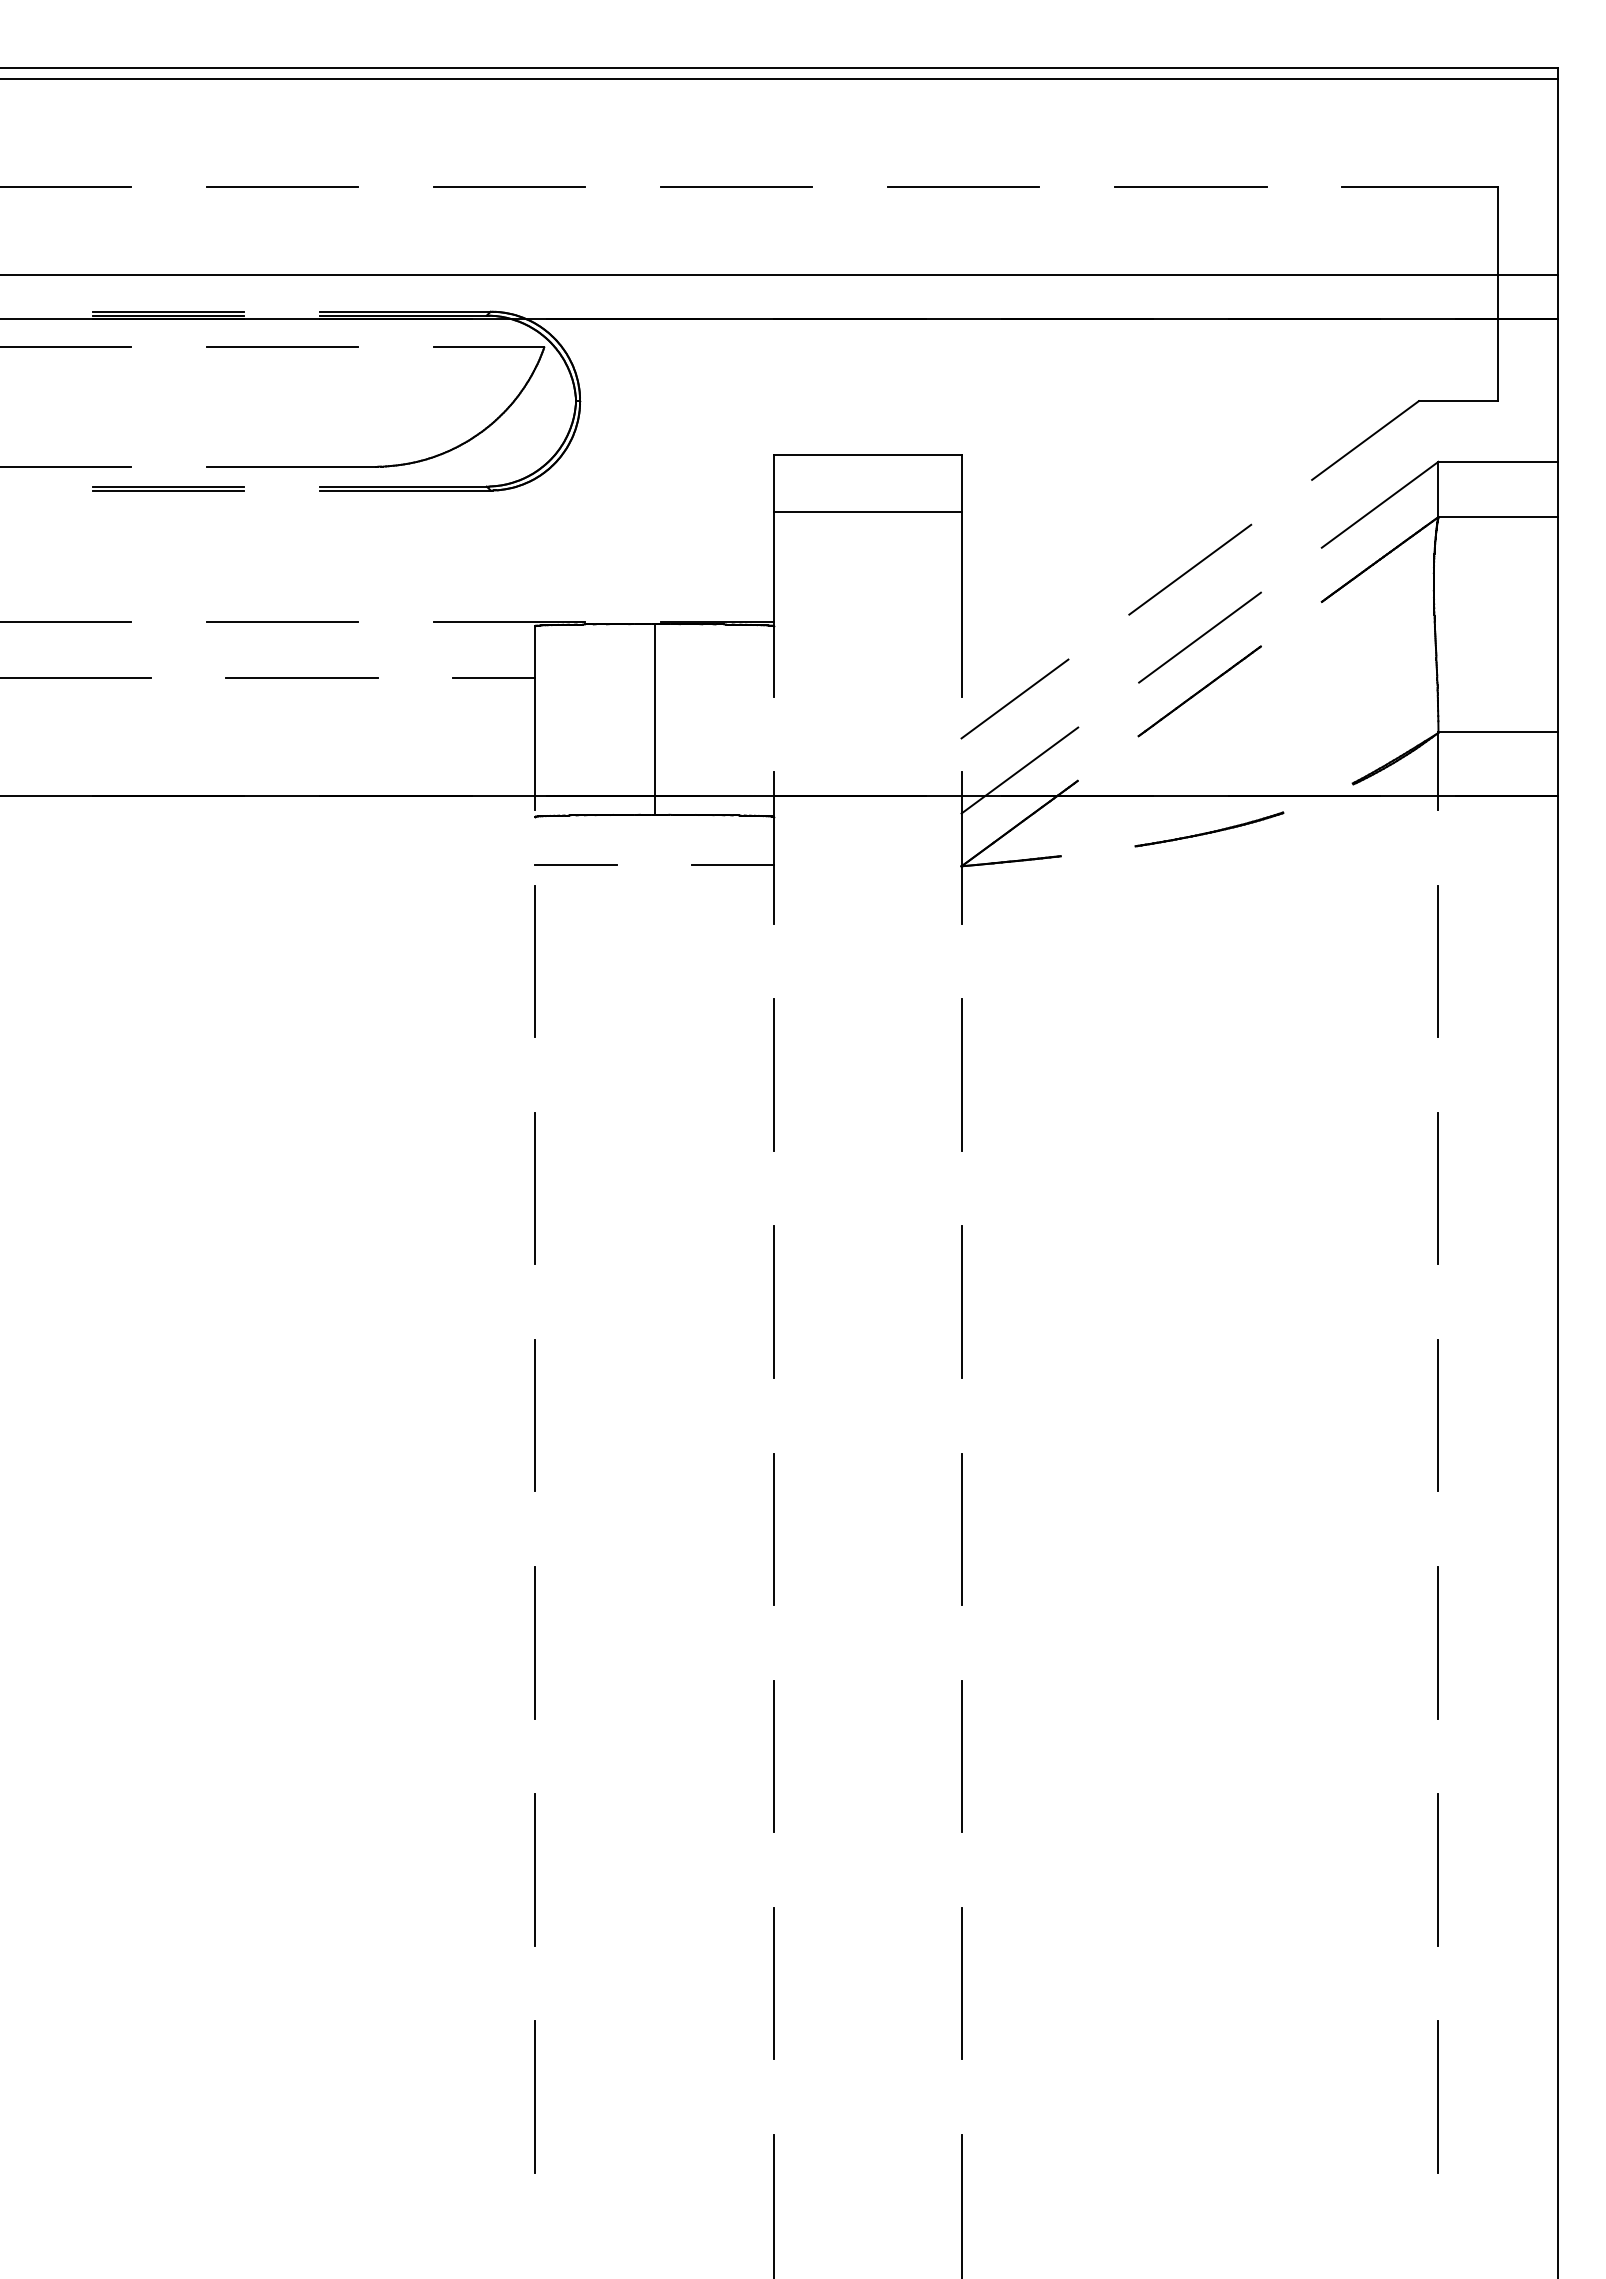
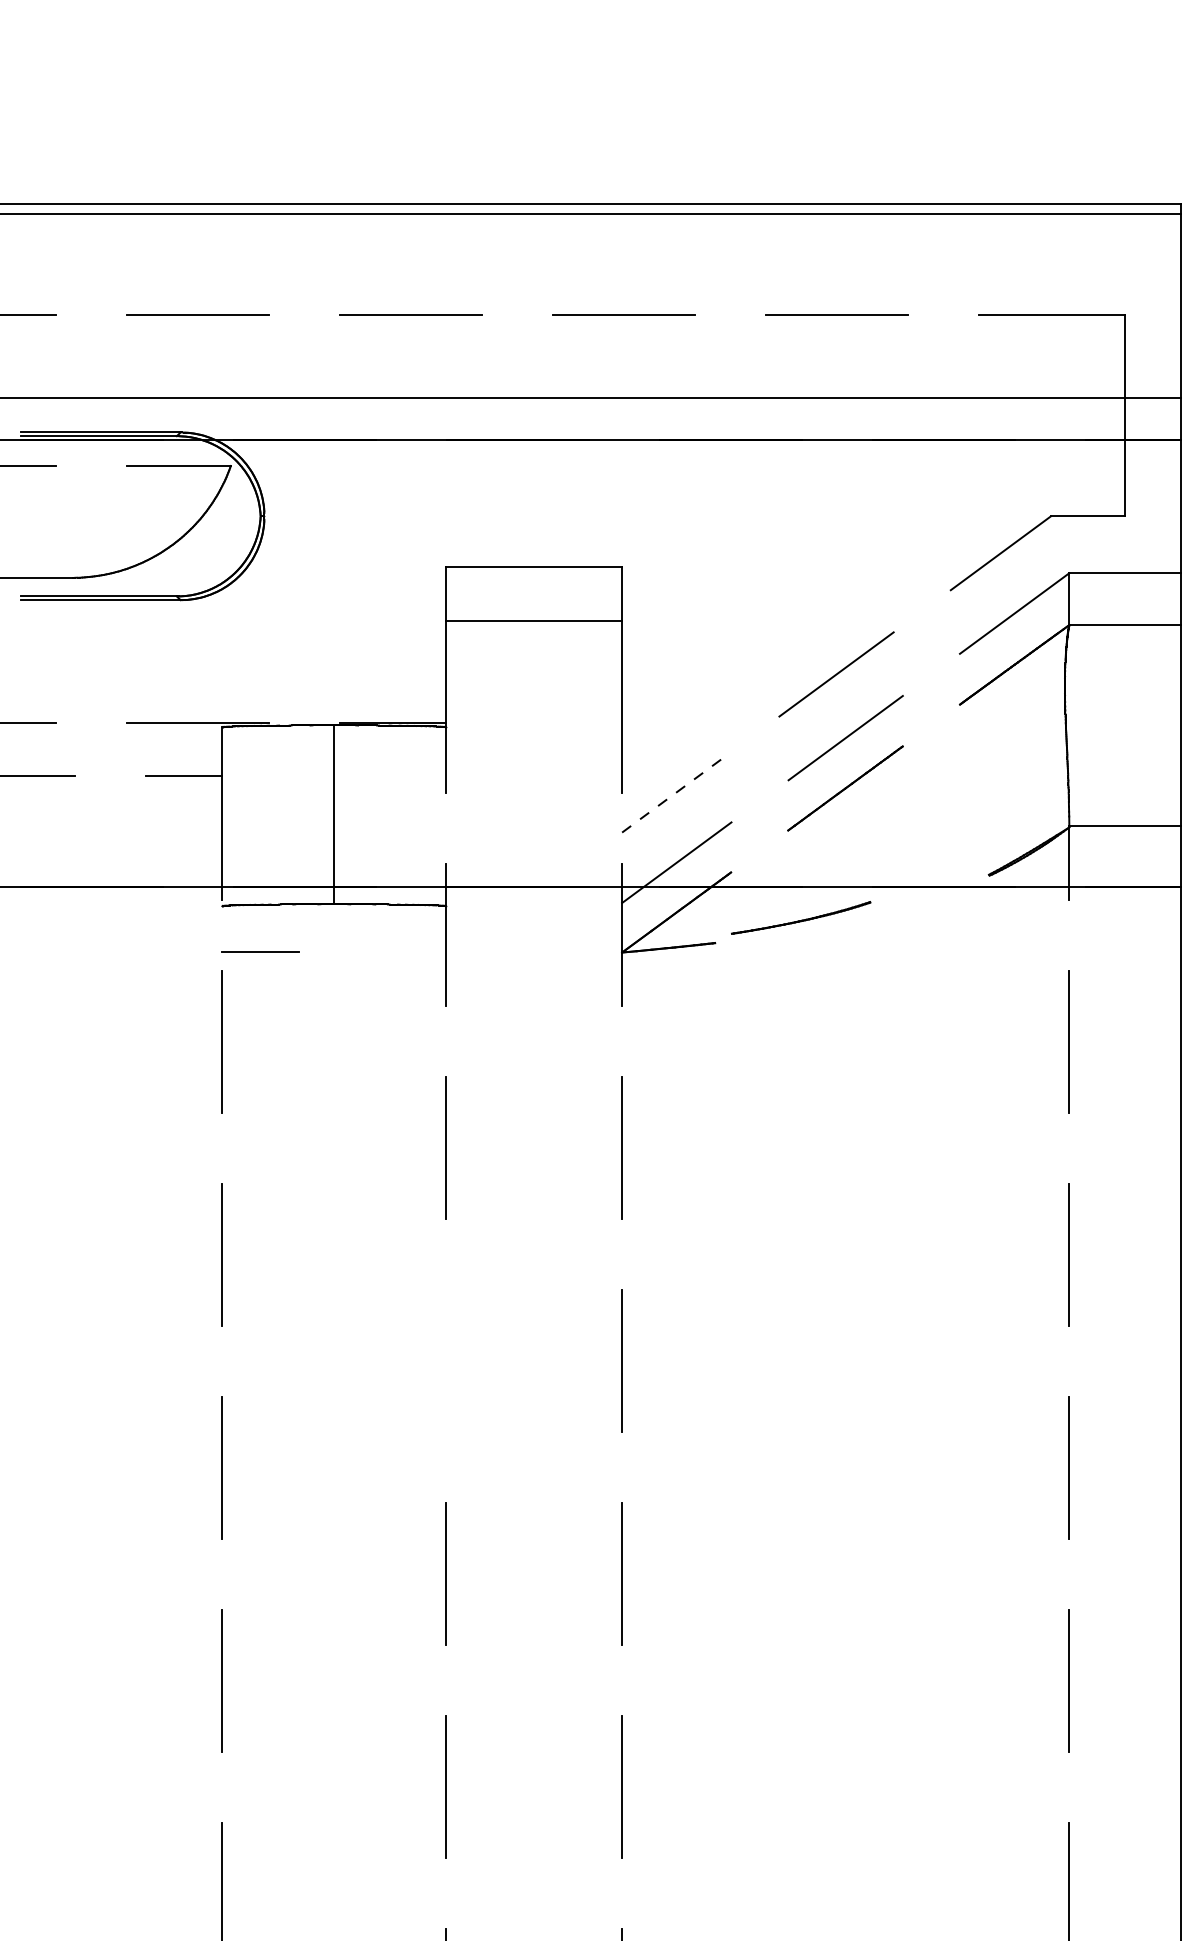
line: (1015, 698) -> (672, 795), solid -> dashed
part: (1209, 829) -> (801, 918), moved
line: (732, 865) -> (407, 951), removed
line: (773, 1301) -> (445, 1360), removed

